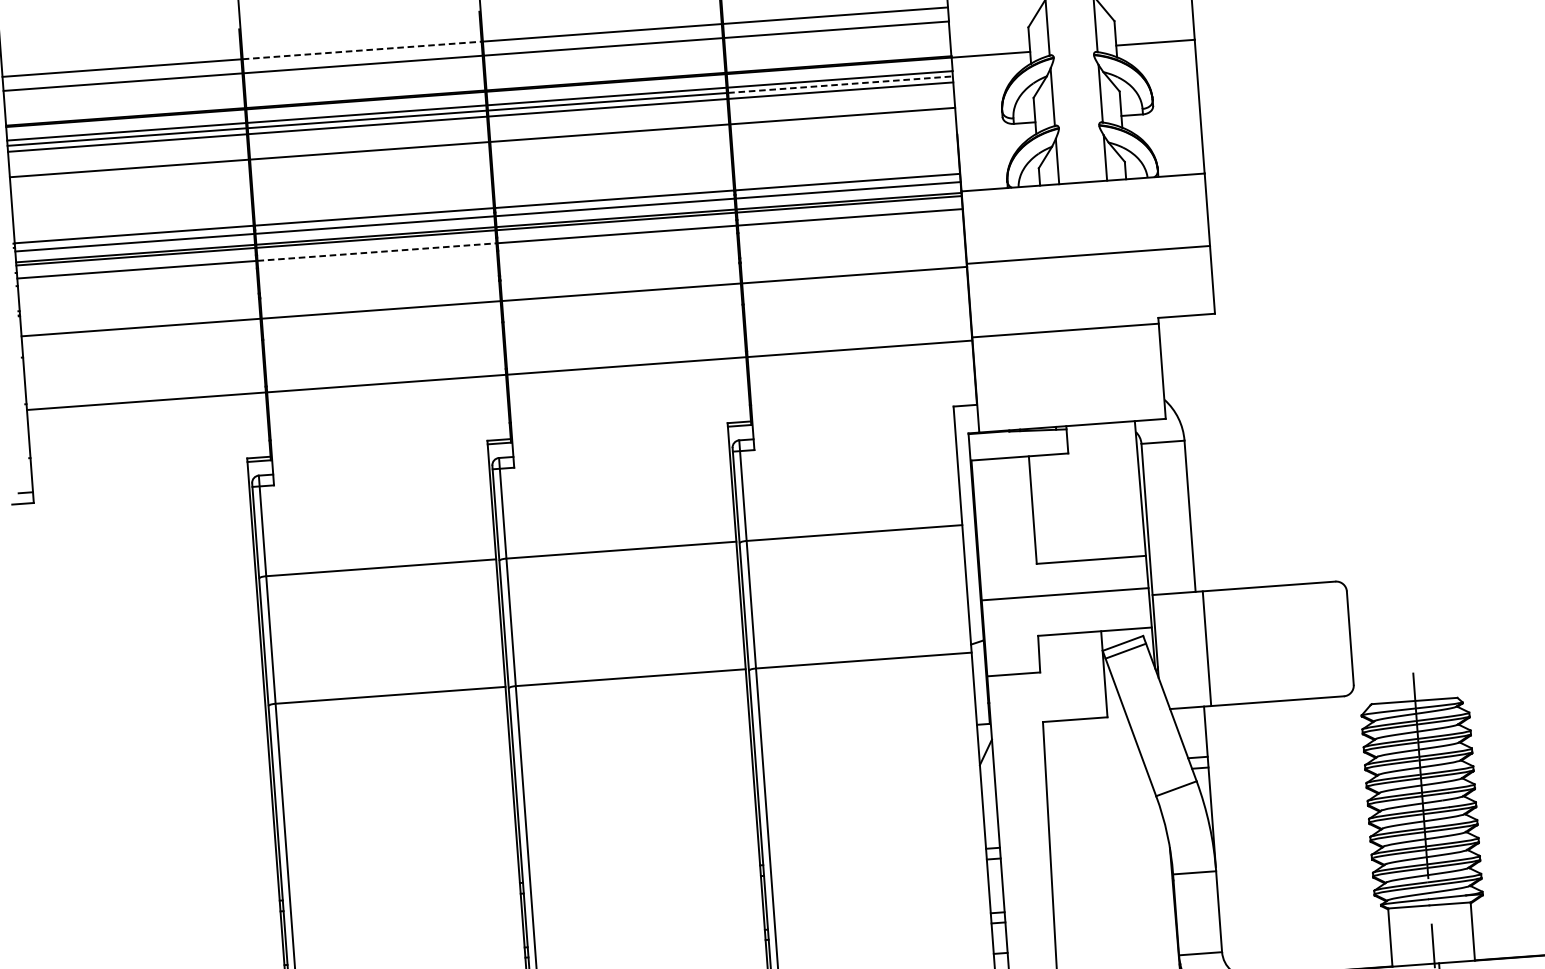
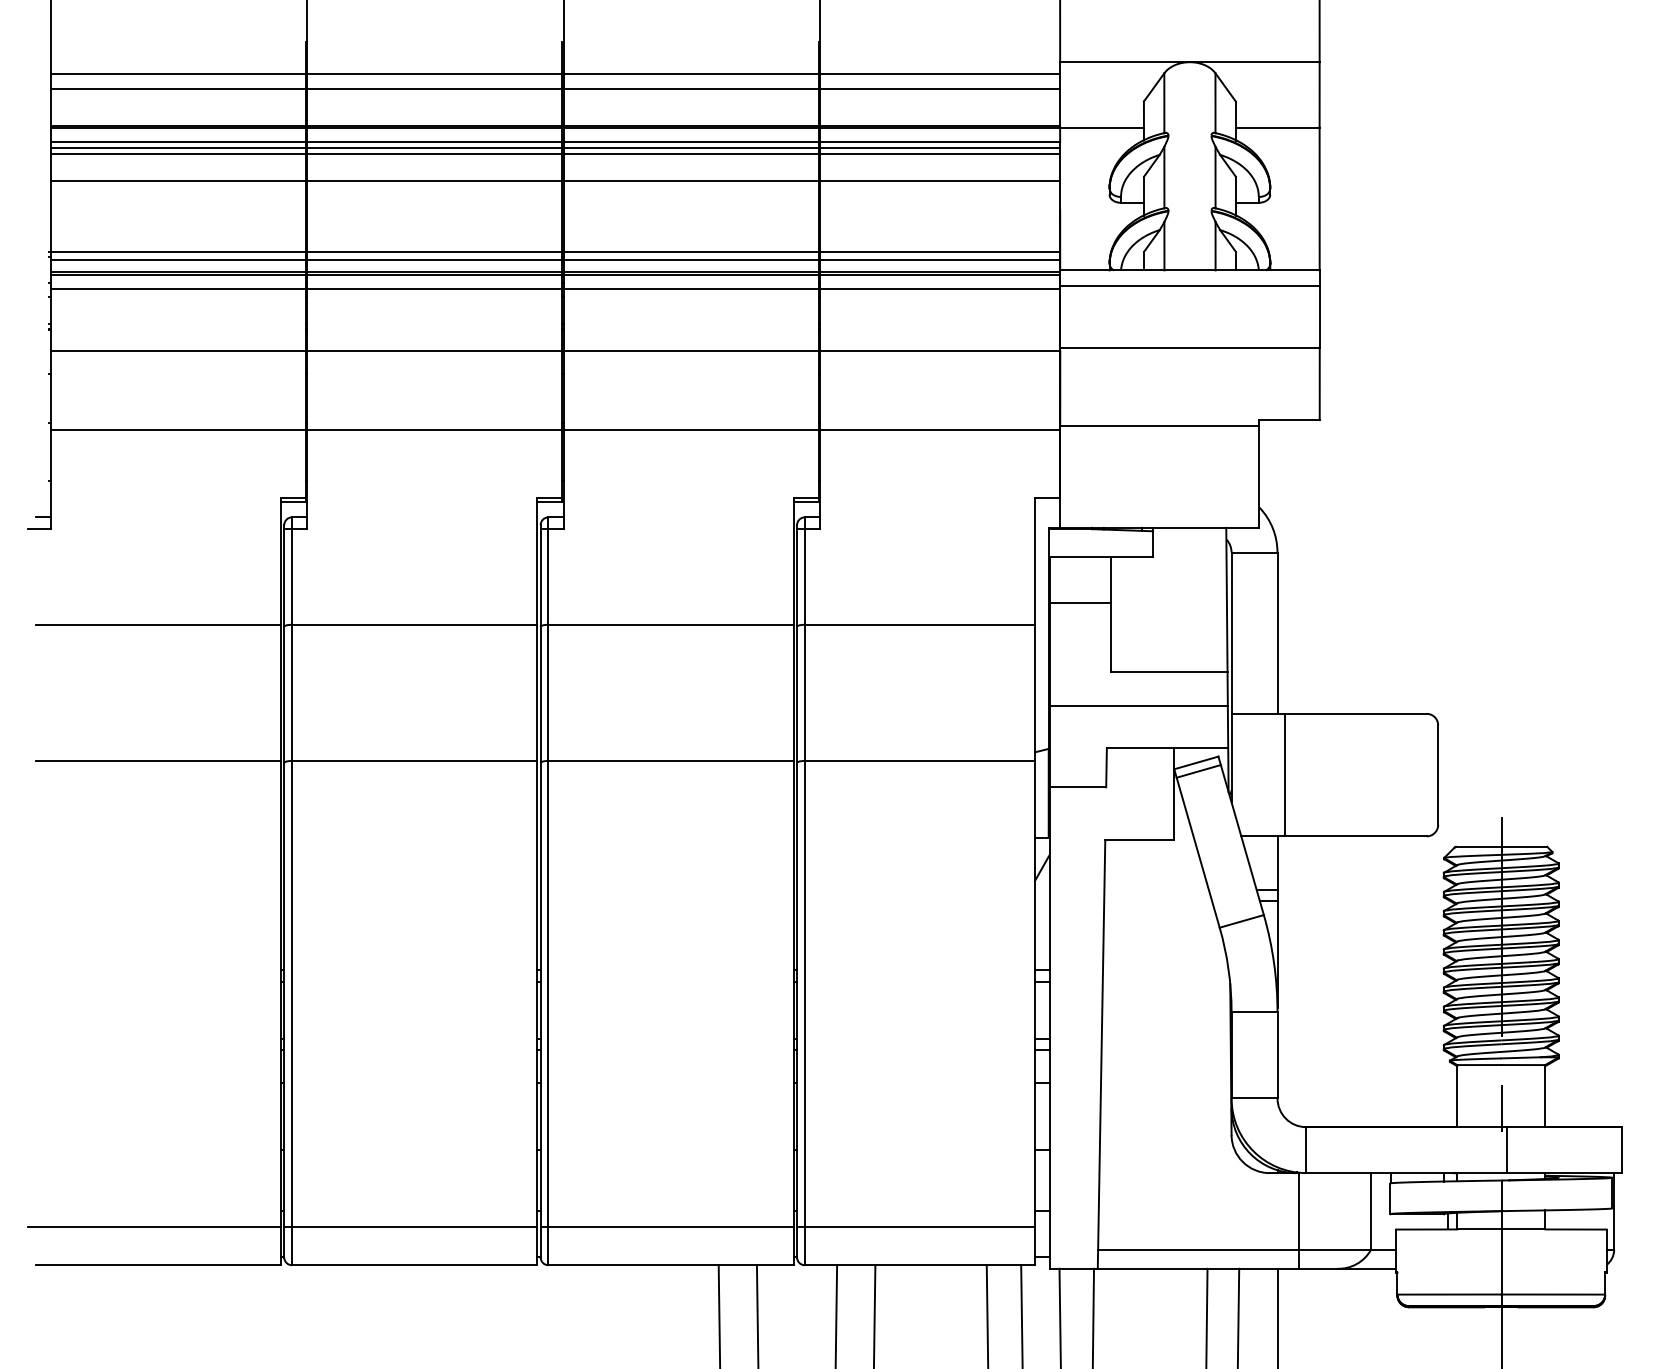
line: (361, 50) -> (434, 74), dashed -> solid
line: (840, 84) -> (940, 147), dashed -> solid
line: (1083, 197) -> (1189, 286), added
line: (376, 252) -> (434, 289), dashed -> solid
line: (1003, 501) -> (1080, 602), added
line: (140, 585) -> (157, 624), added
line: (149, 712) -> (157, 760), added

